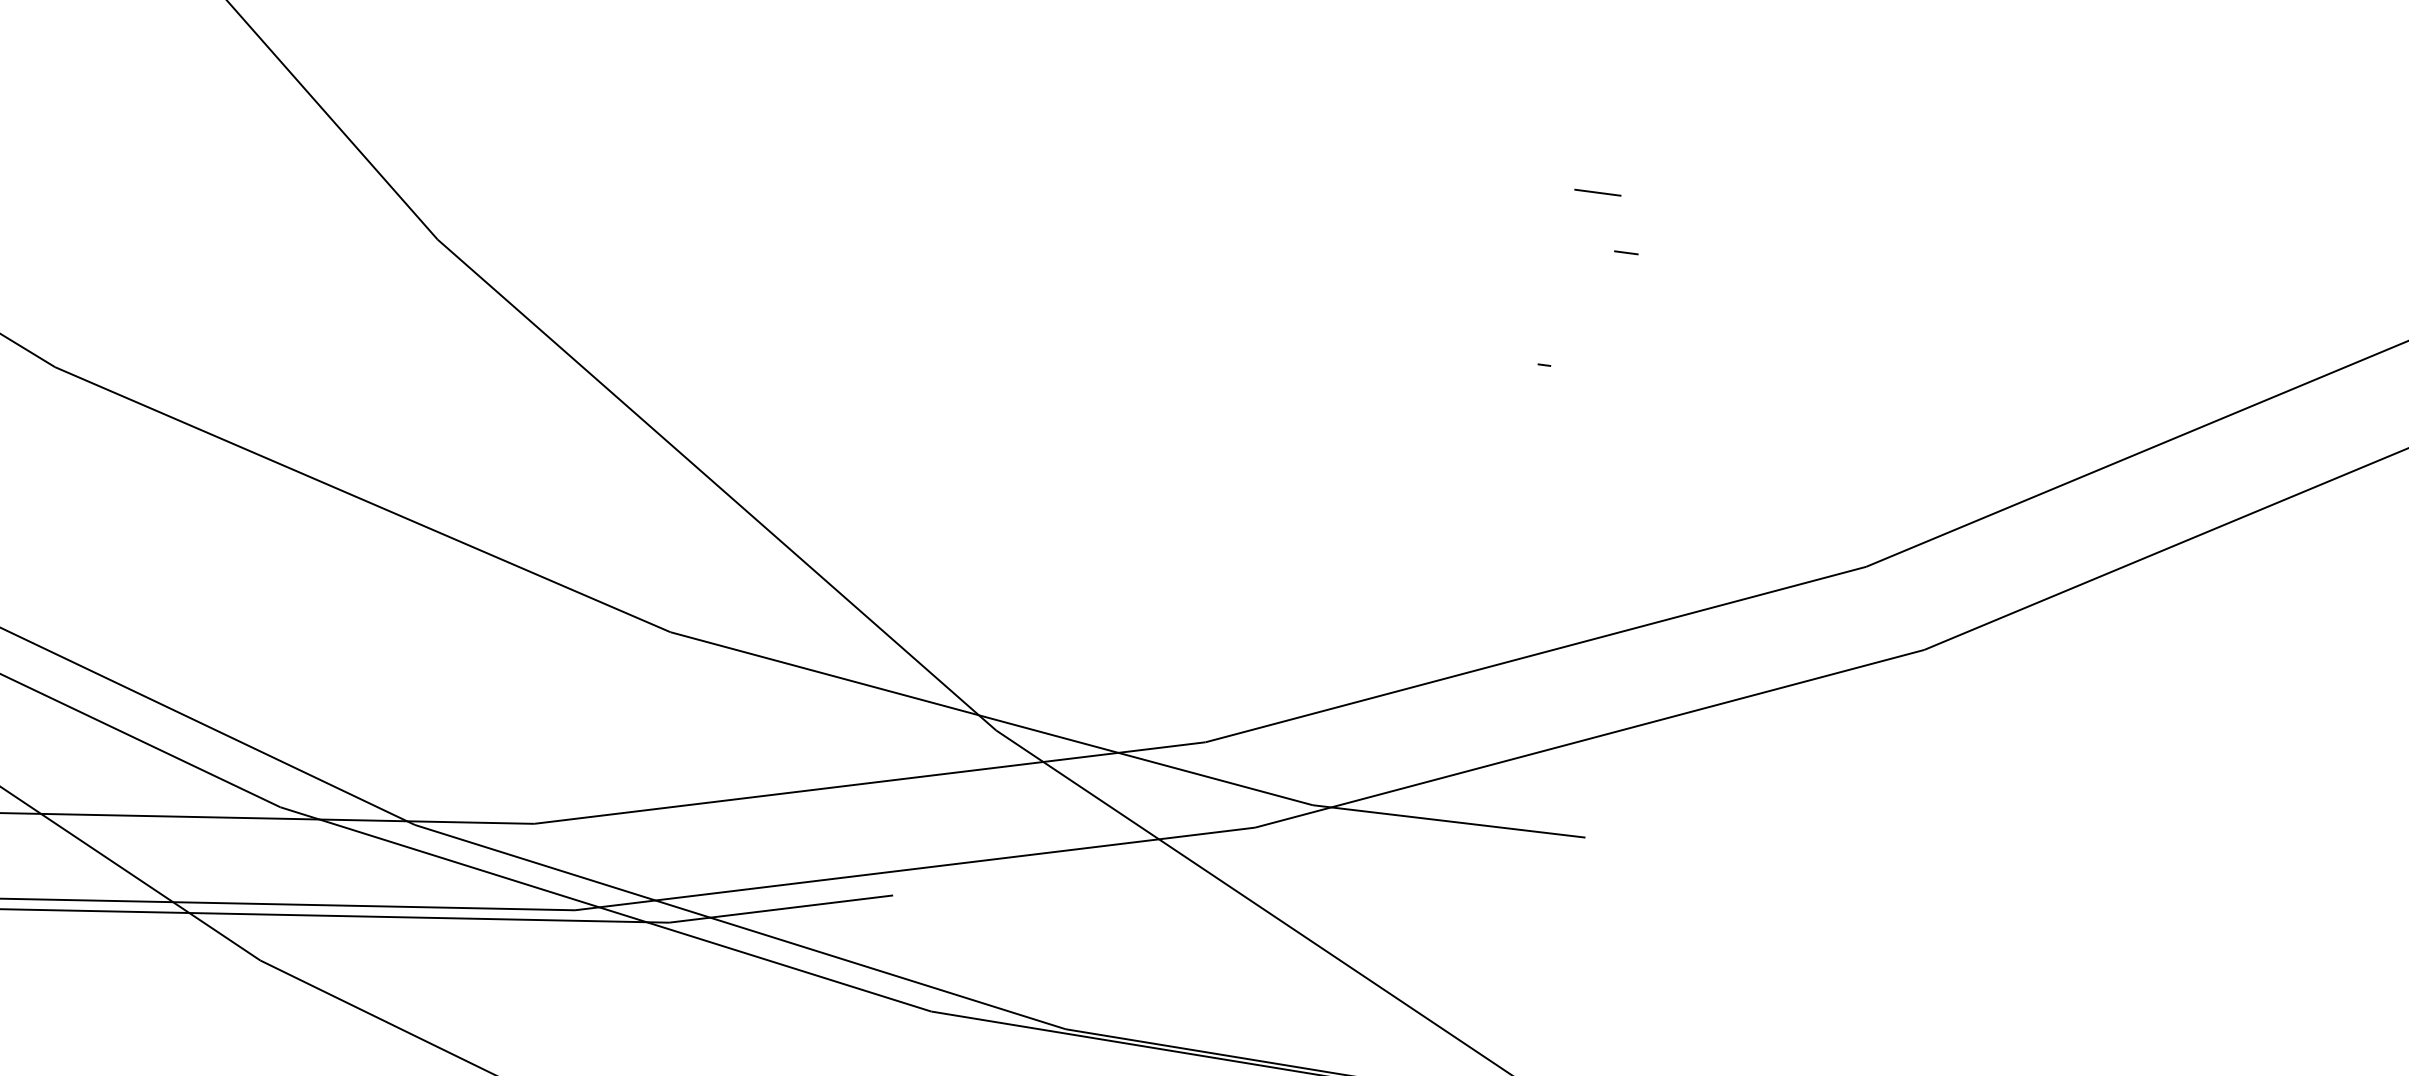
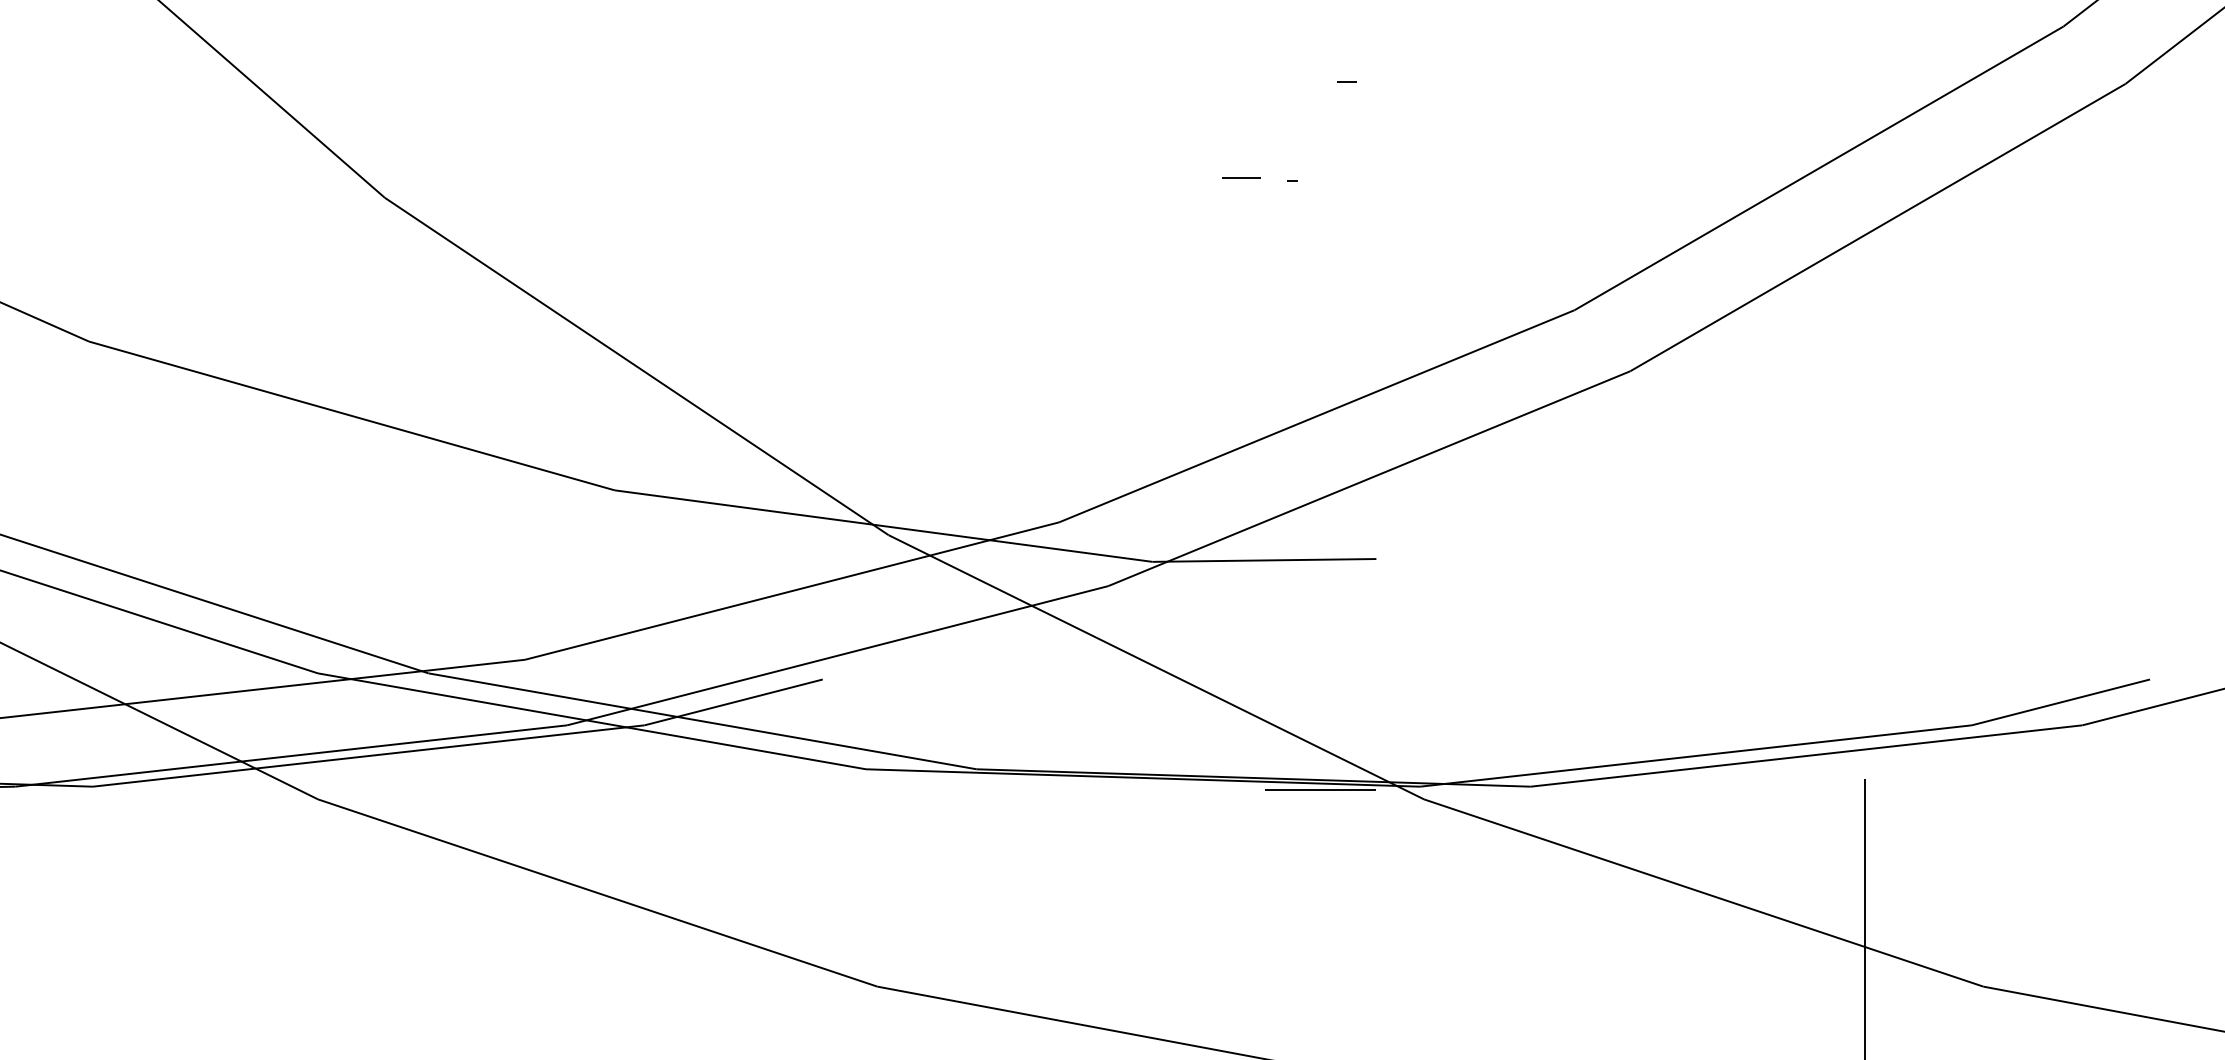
line: (1597, 191) -> (1241, 177), moved

